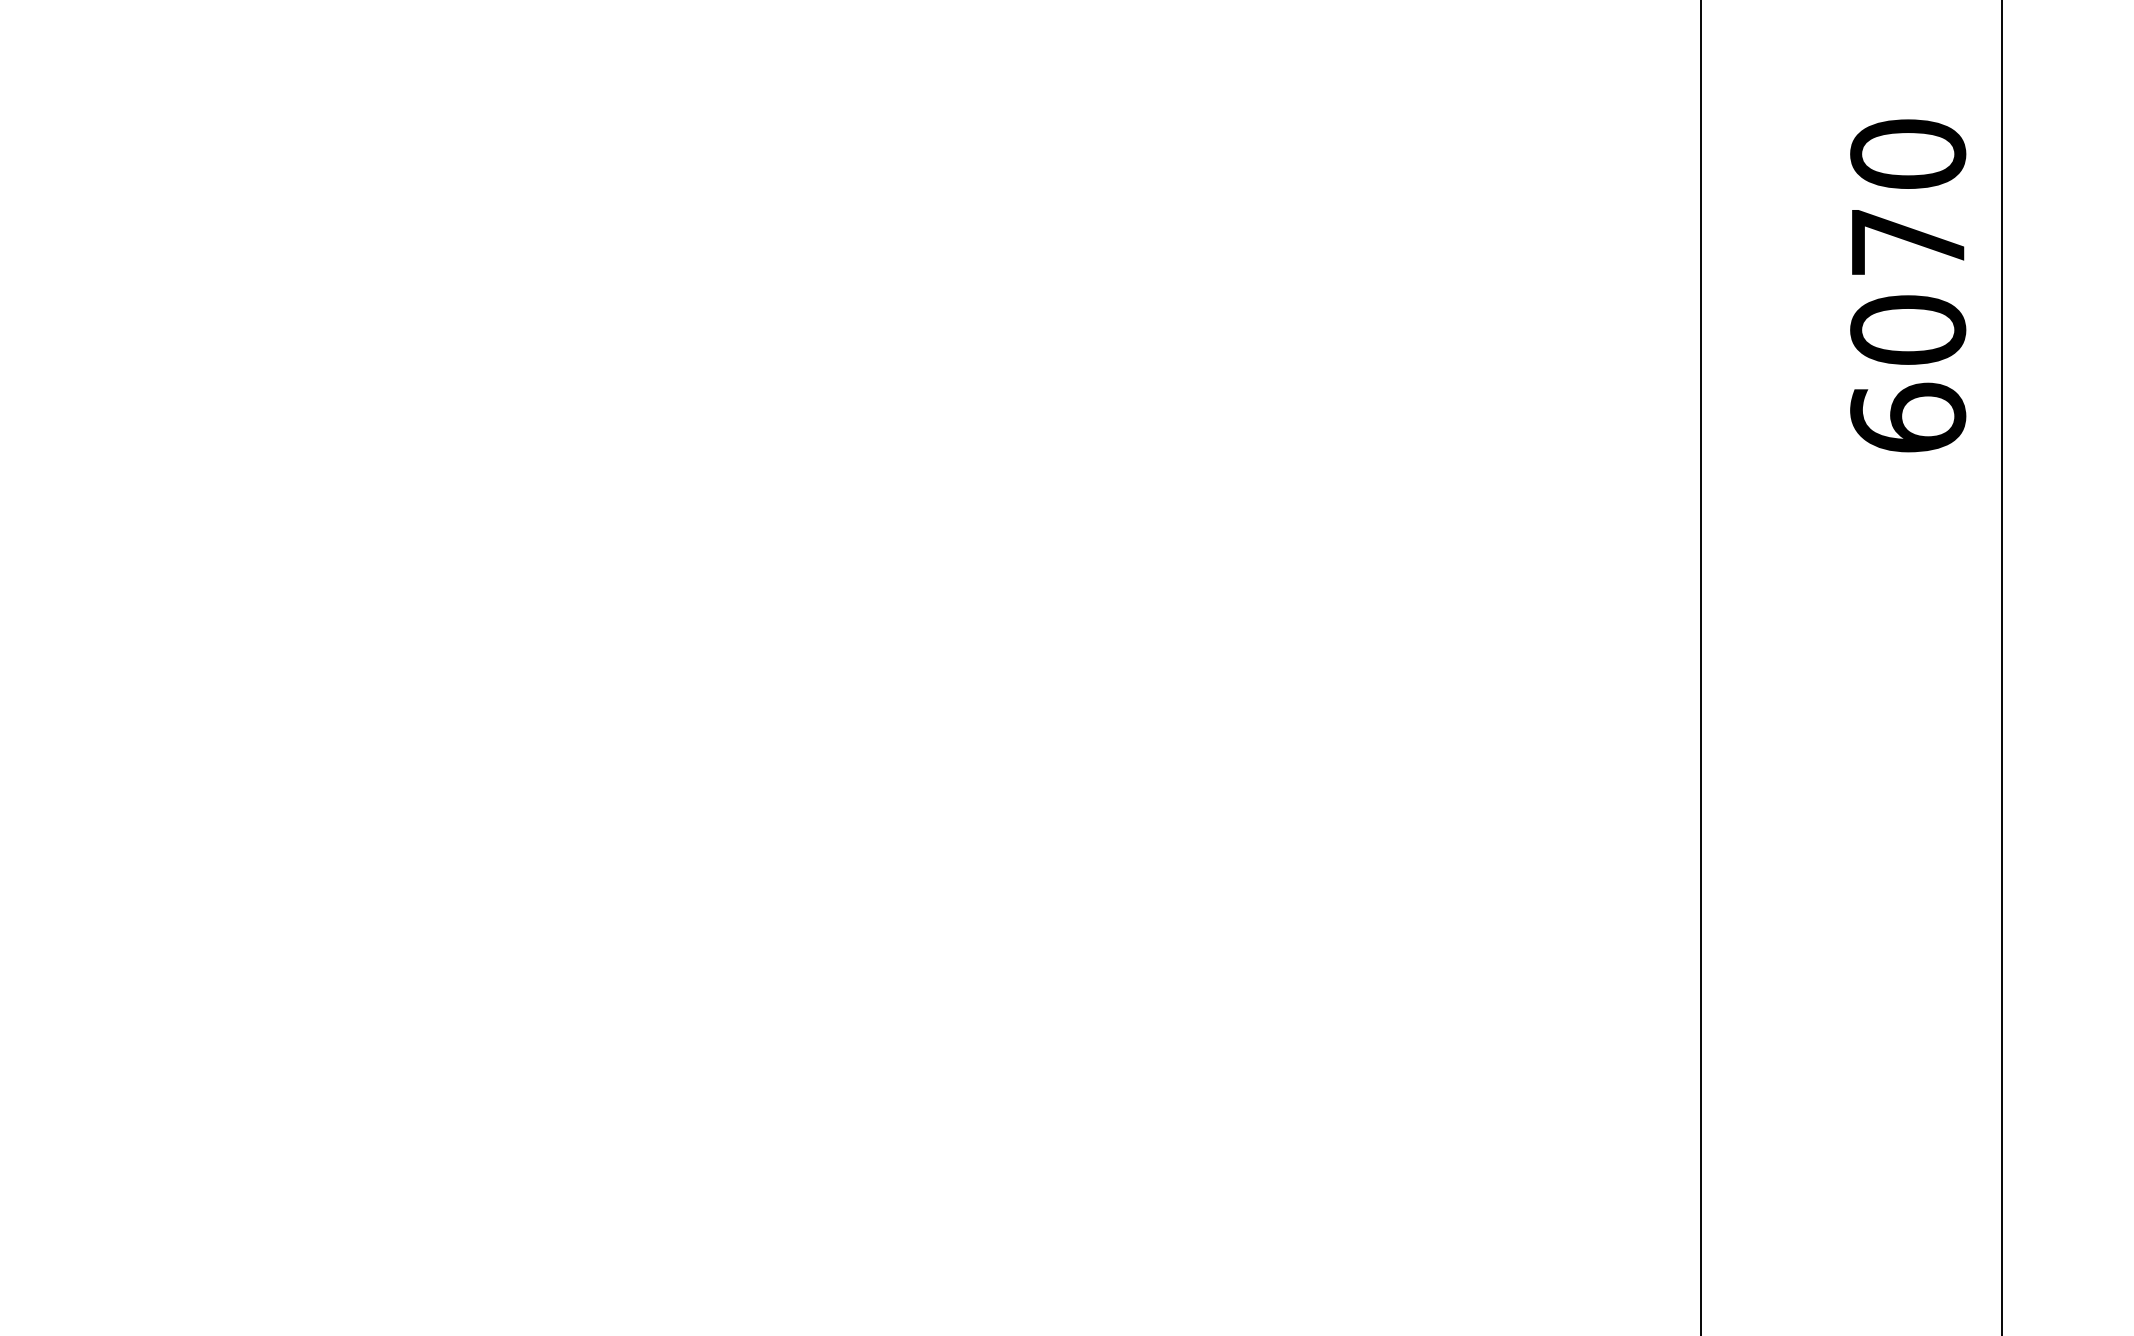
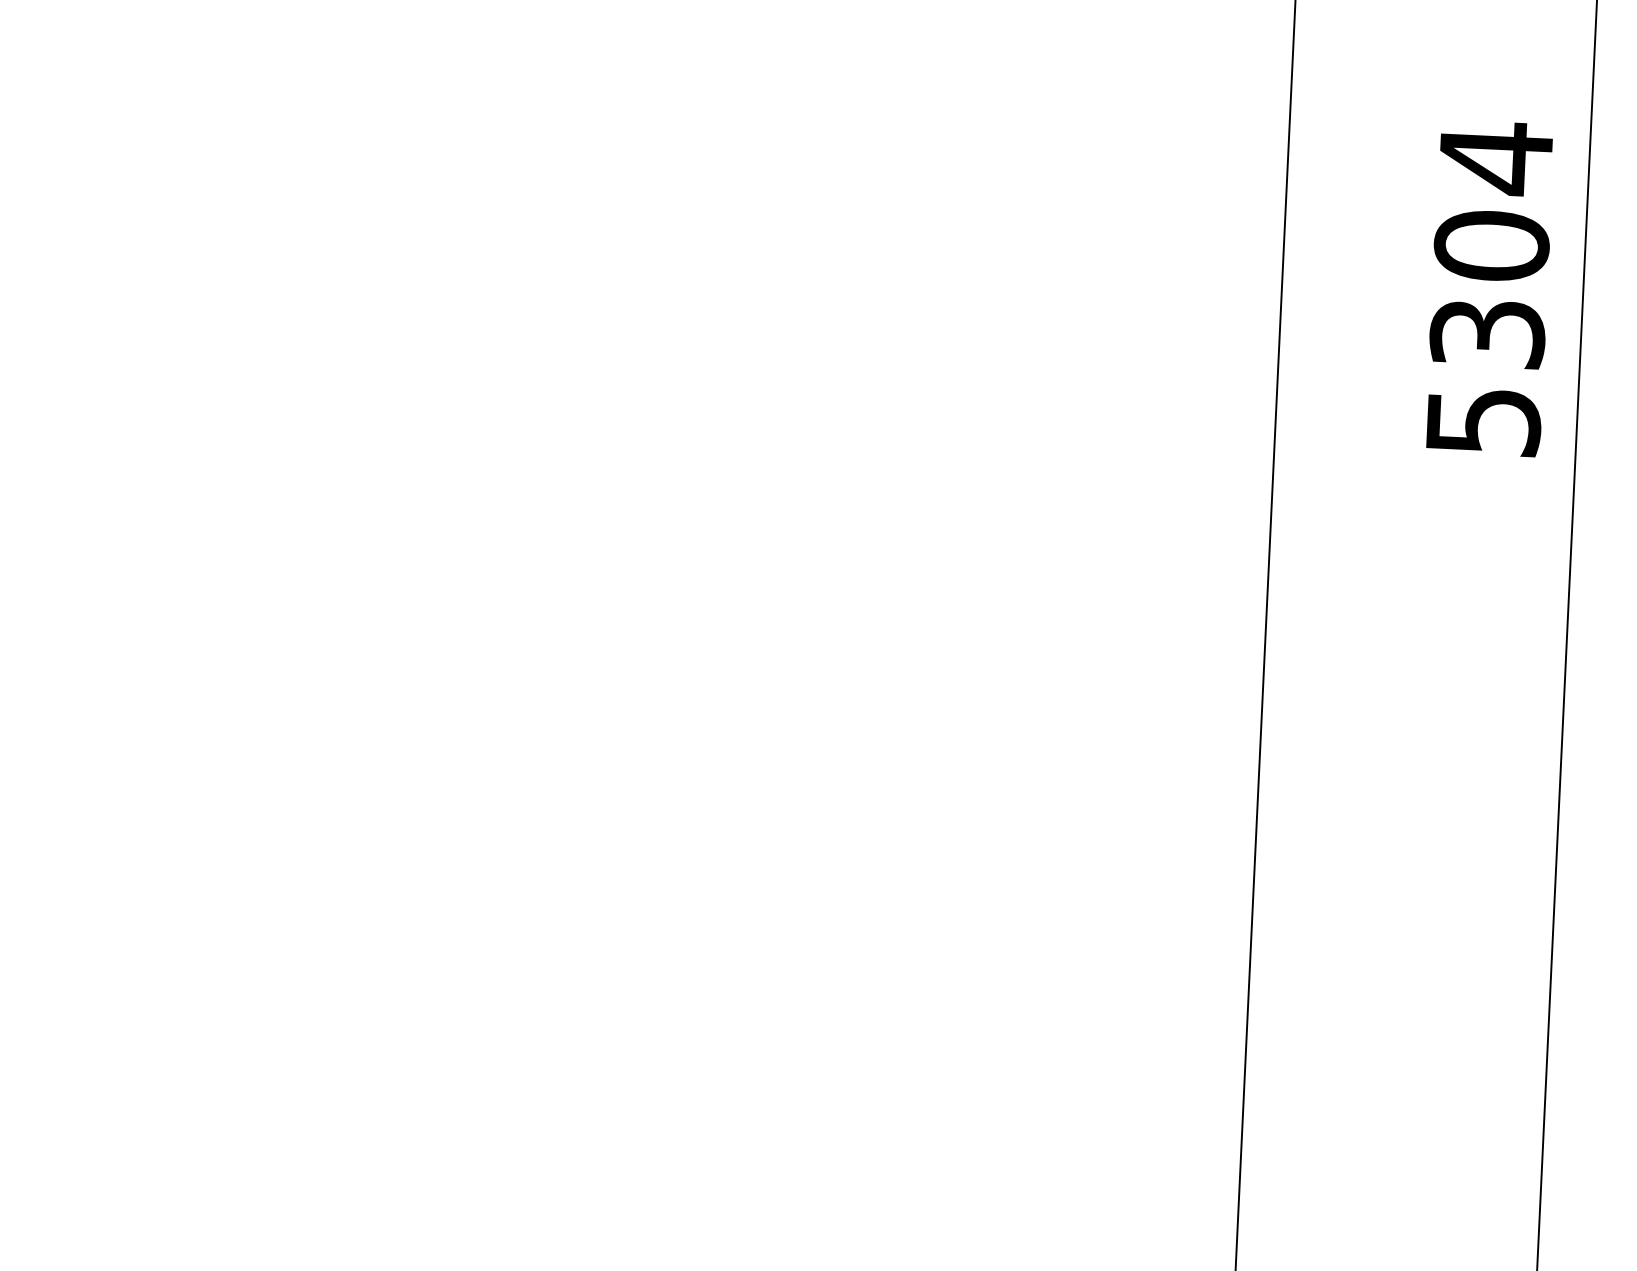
text: (1908, 285) -> (1490, 289), 6070 -> 5304

